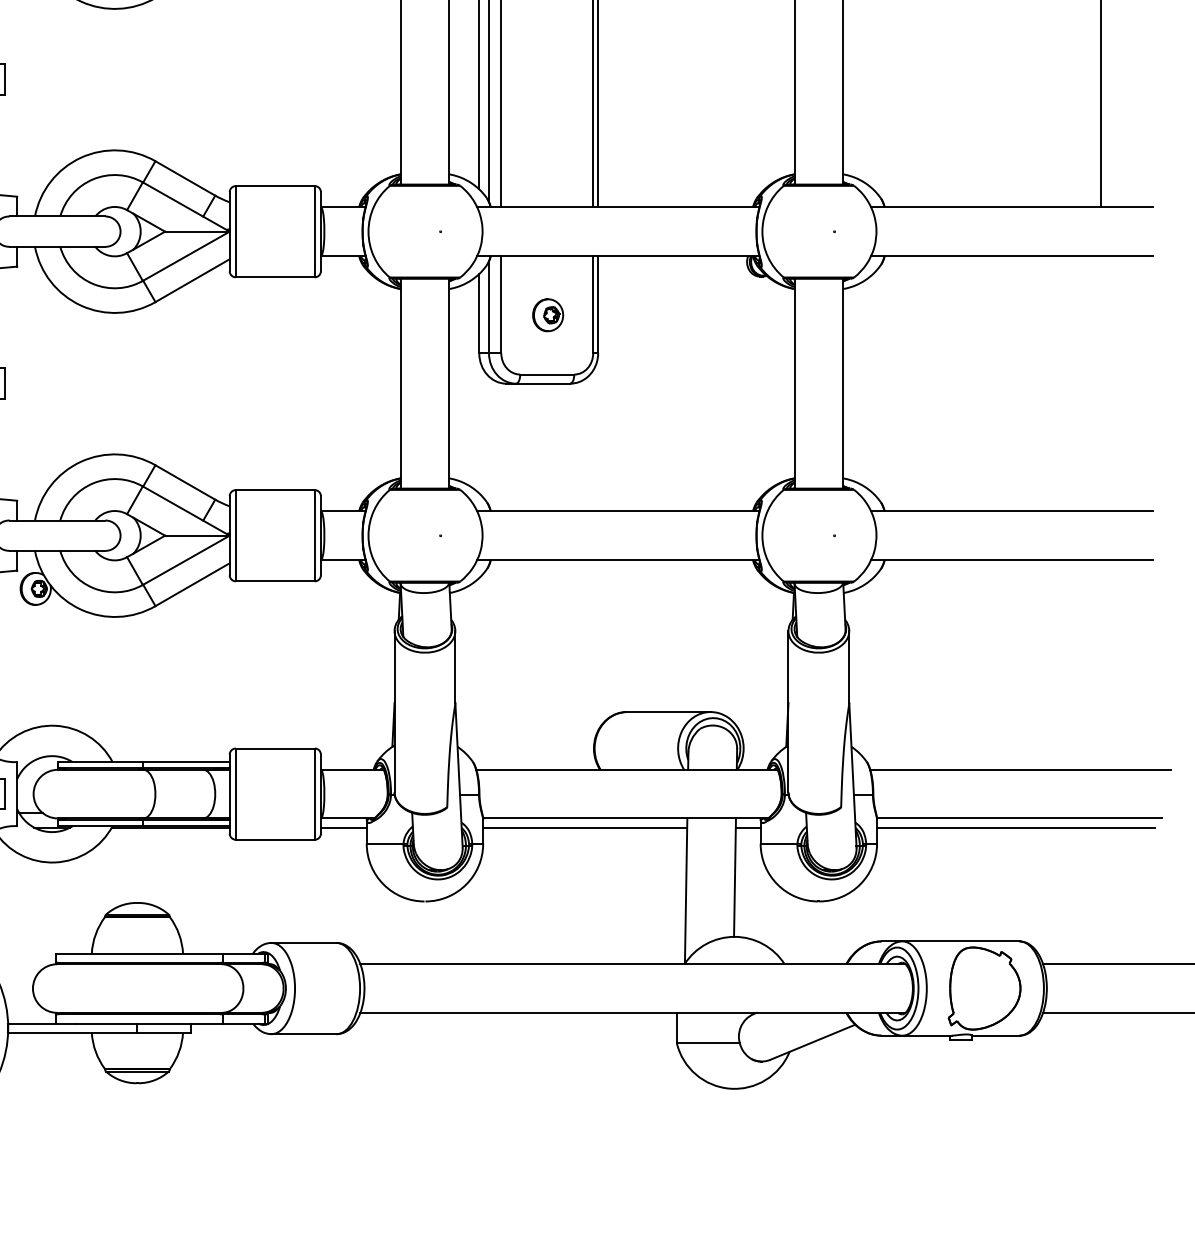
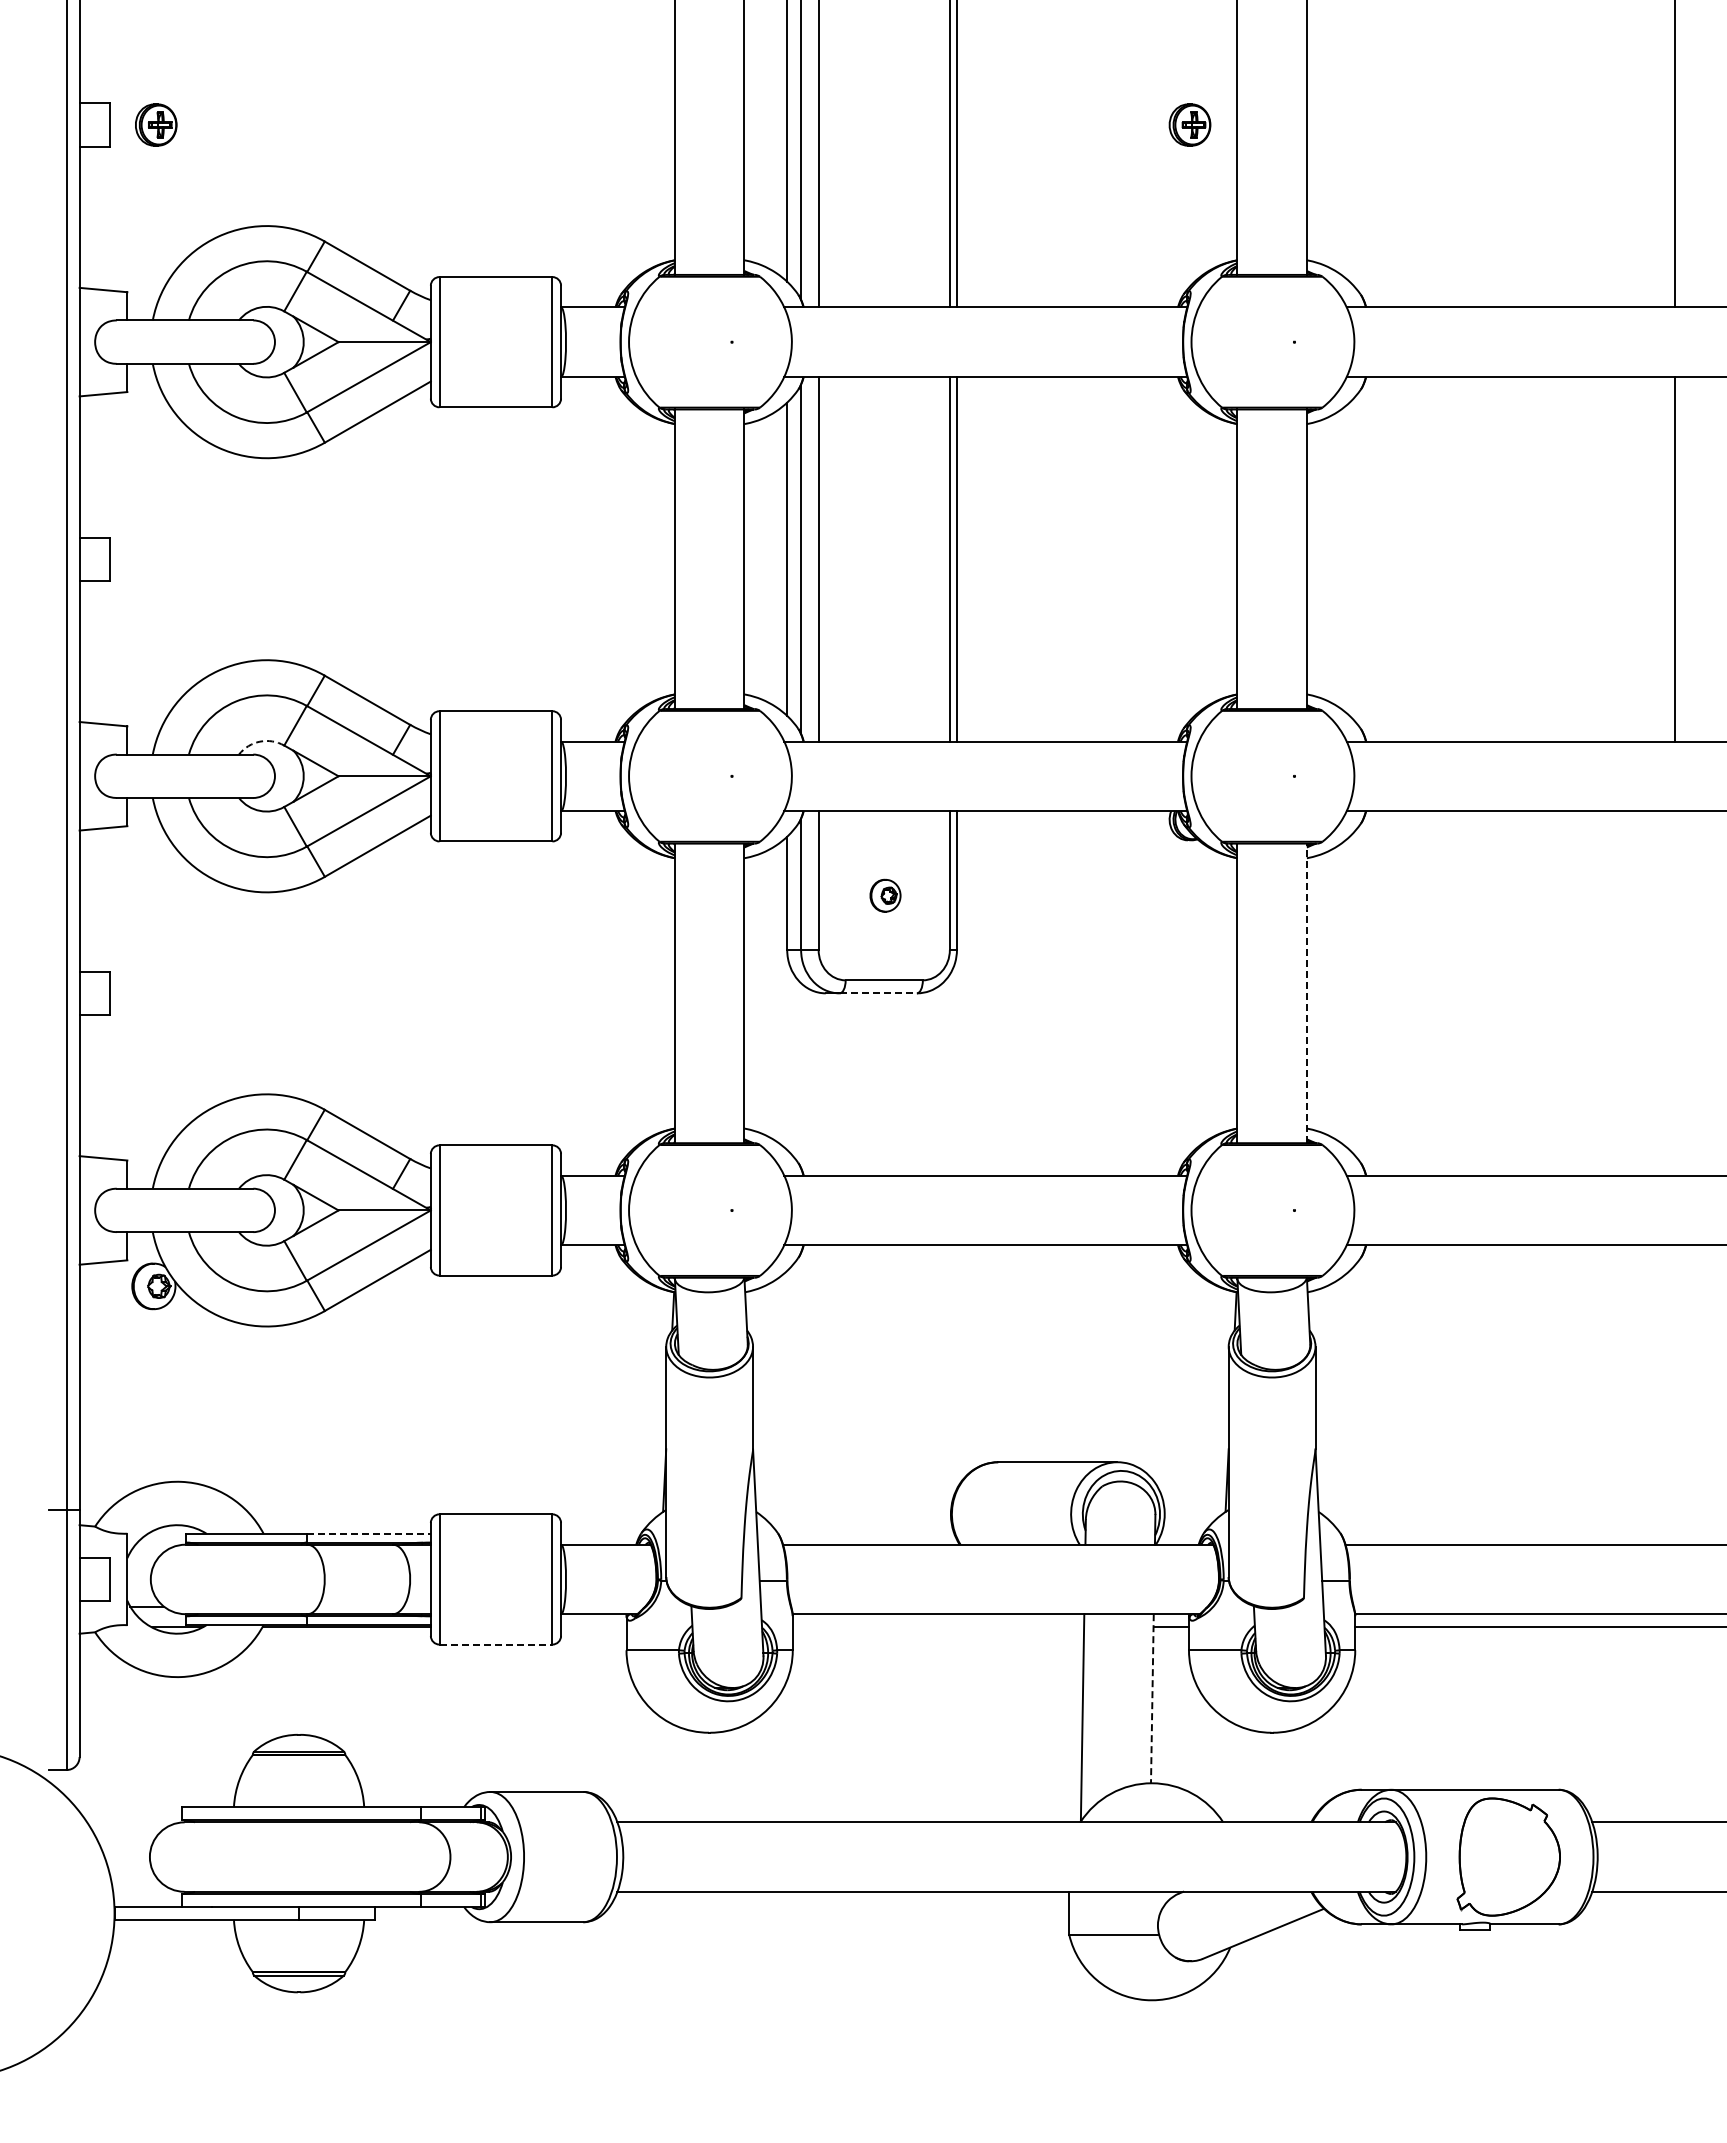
arc: (109, 207) -> (259, 741), solid -> dashed
part: (548, 315) -> (885, 895), size x0.7
line: (543, 383) -> (878, 993), solid -> dashed
line: (842, 383) -> (1306, 993), solid -> dashed
line: (186, 761) -> (369, 1533), solid -> dashed
line: (343, 827) -> (593, 1627), removed
line: (585, 827) -> (938, 1627), removed
line: (275, 839) -> (496, 1644), solid -> dashed
line: (735, 877) -> (1152, 1698), solid -> dashed

